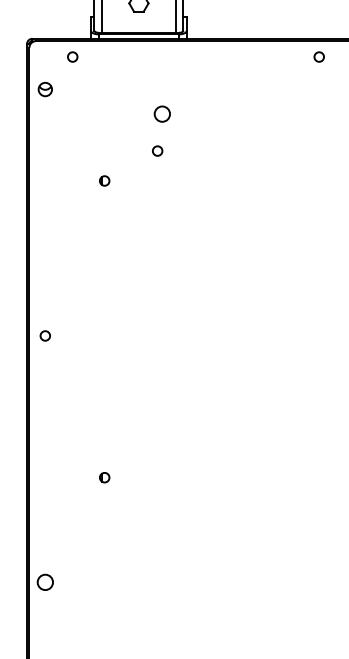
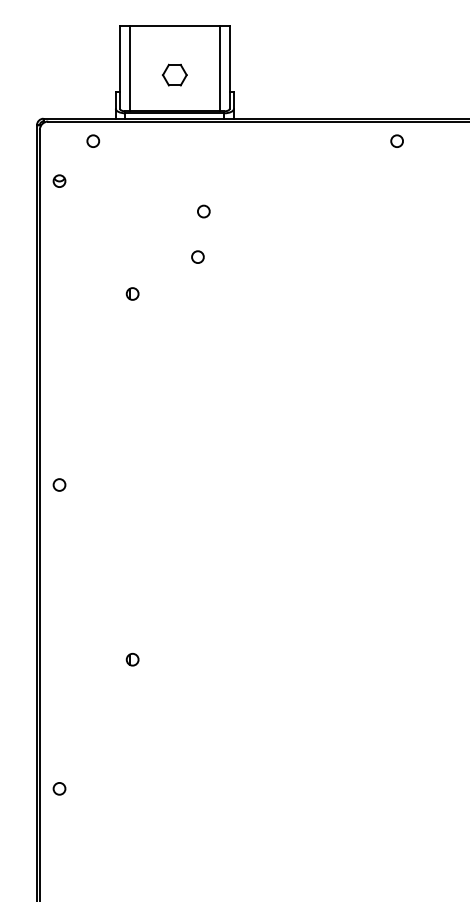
part: (45, 88) -> (59, 180), size x0.71
circle: (162, 114) -> (203, 211), size x0.62
circle: (45, 582) -> (59, 788), size x0.62

